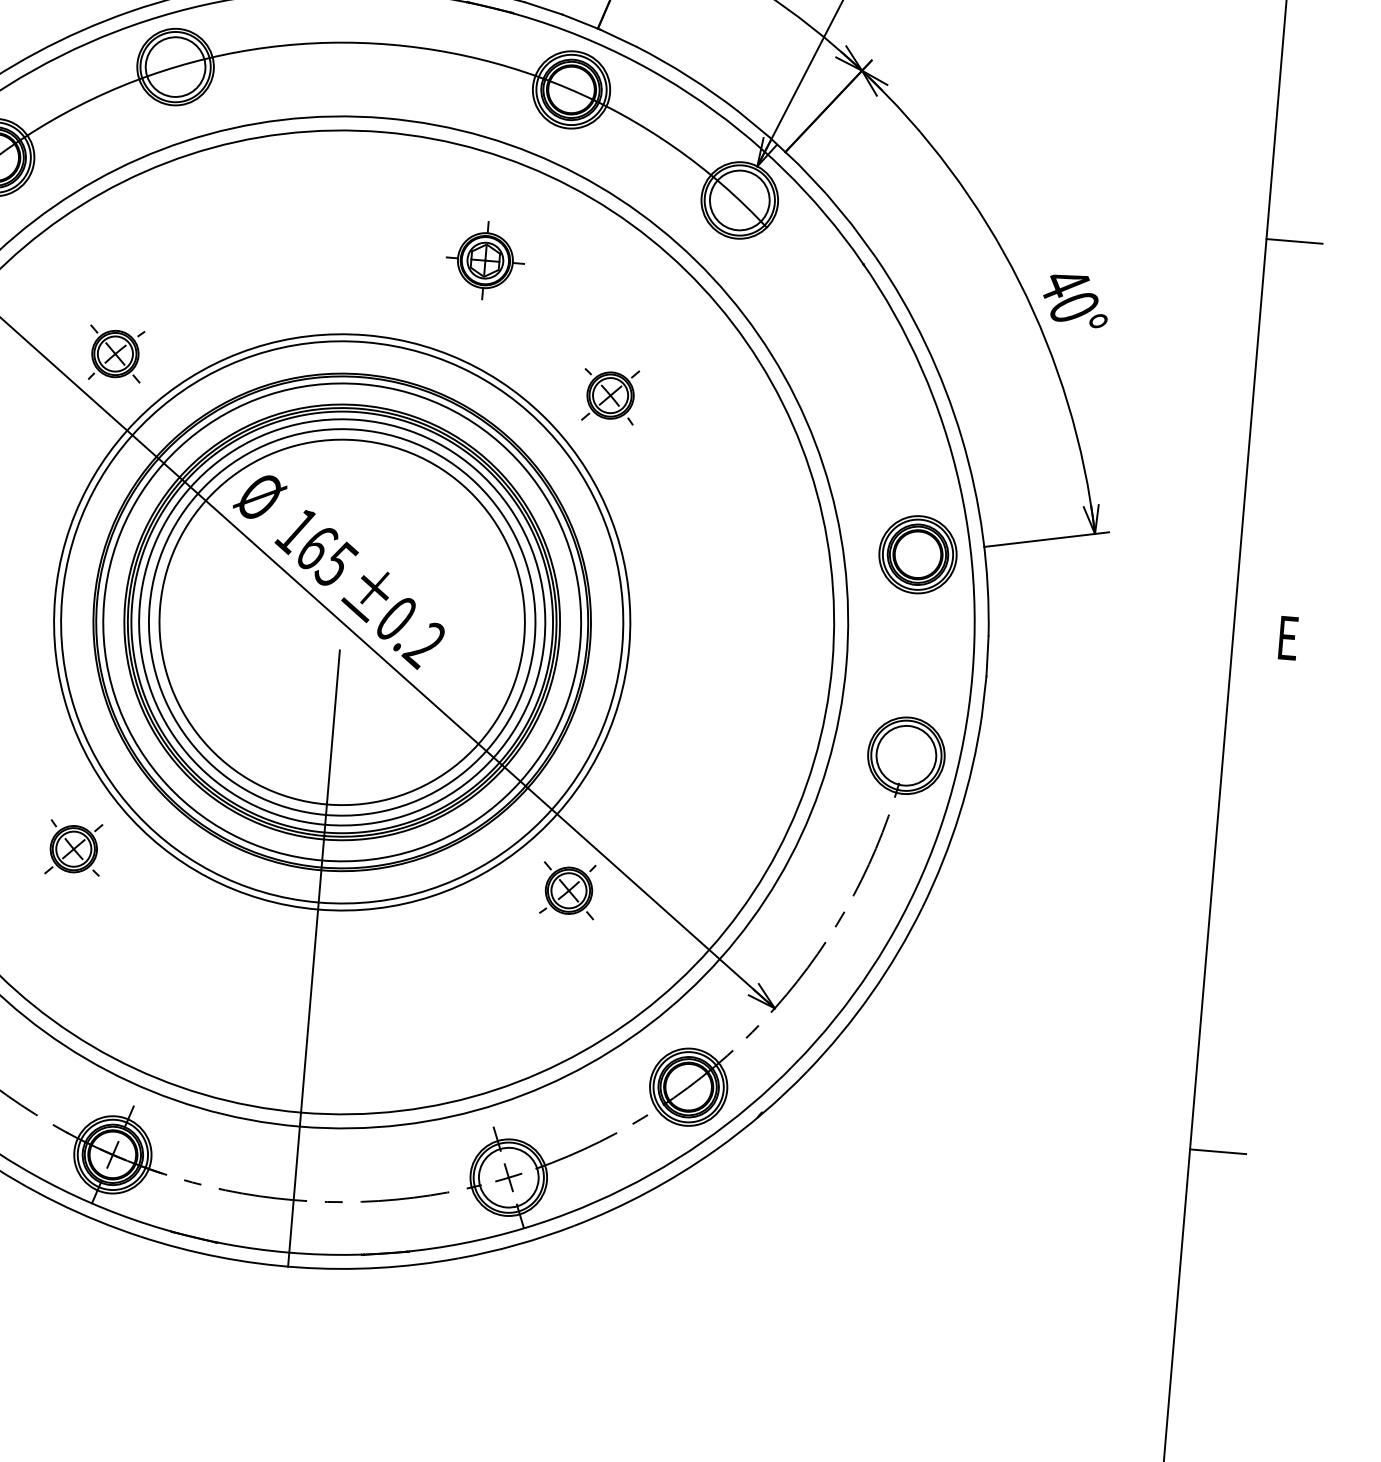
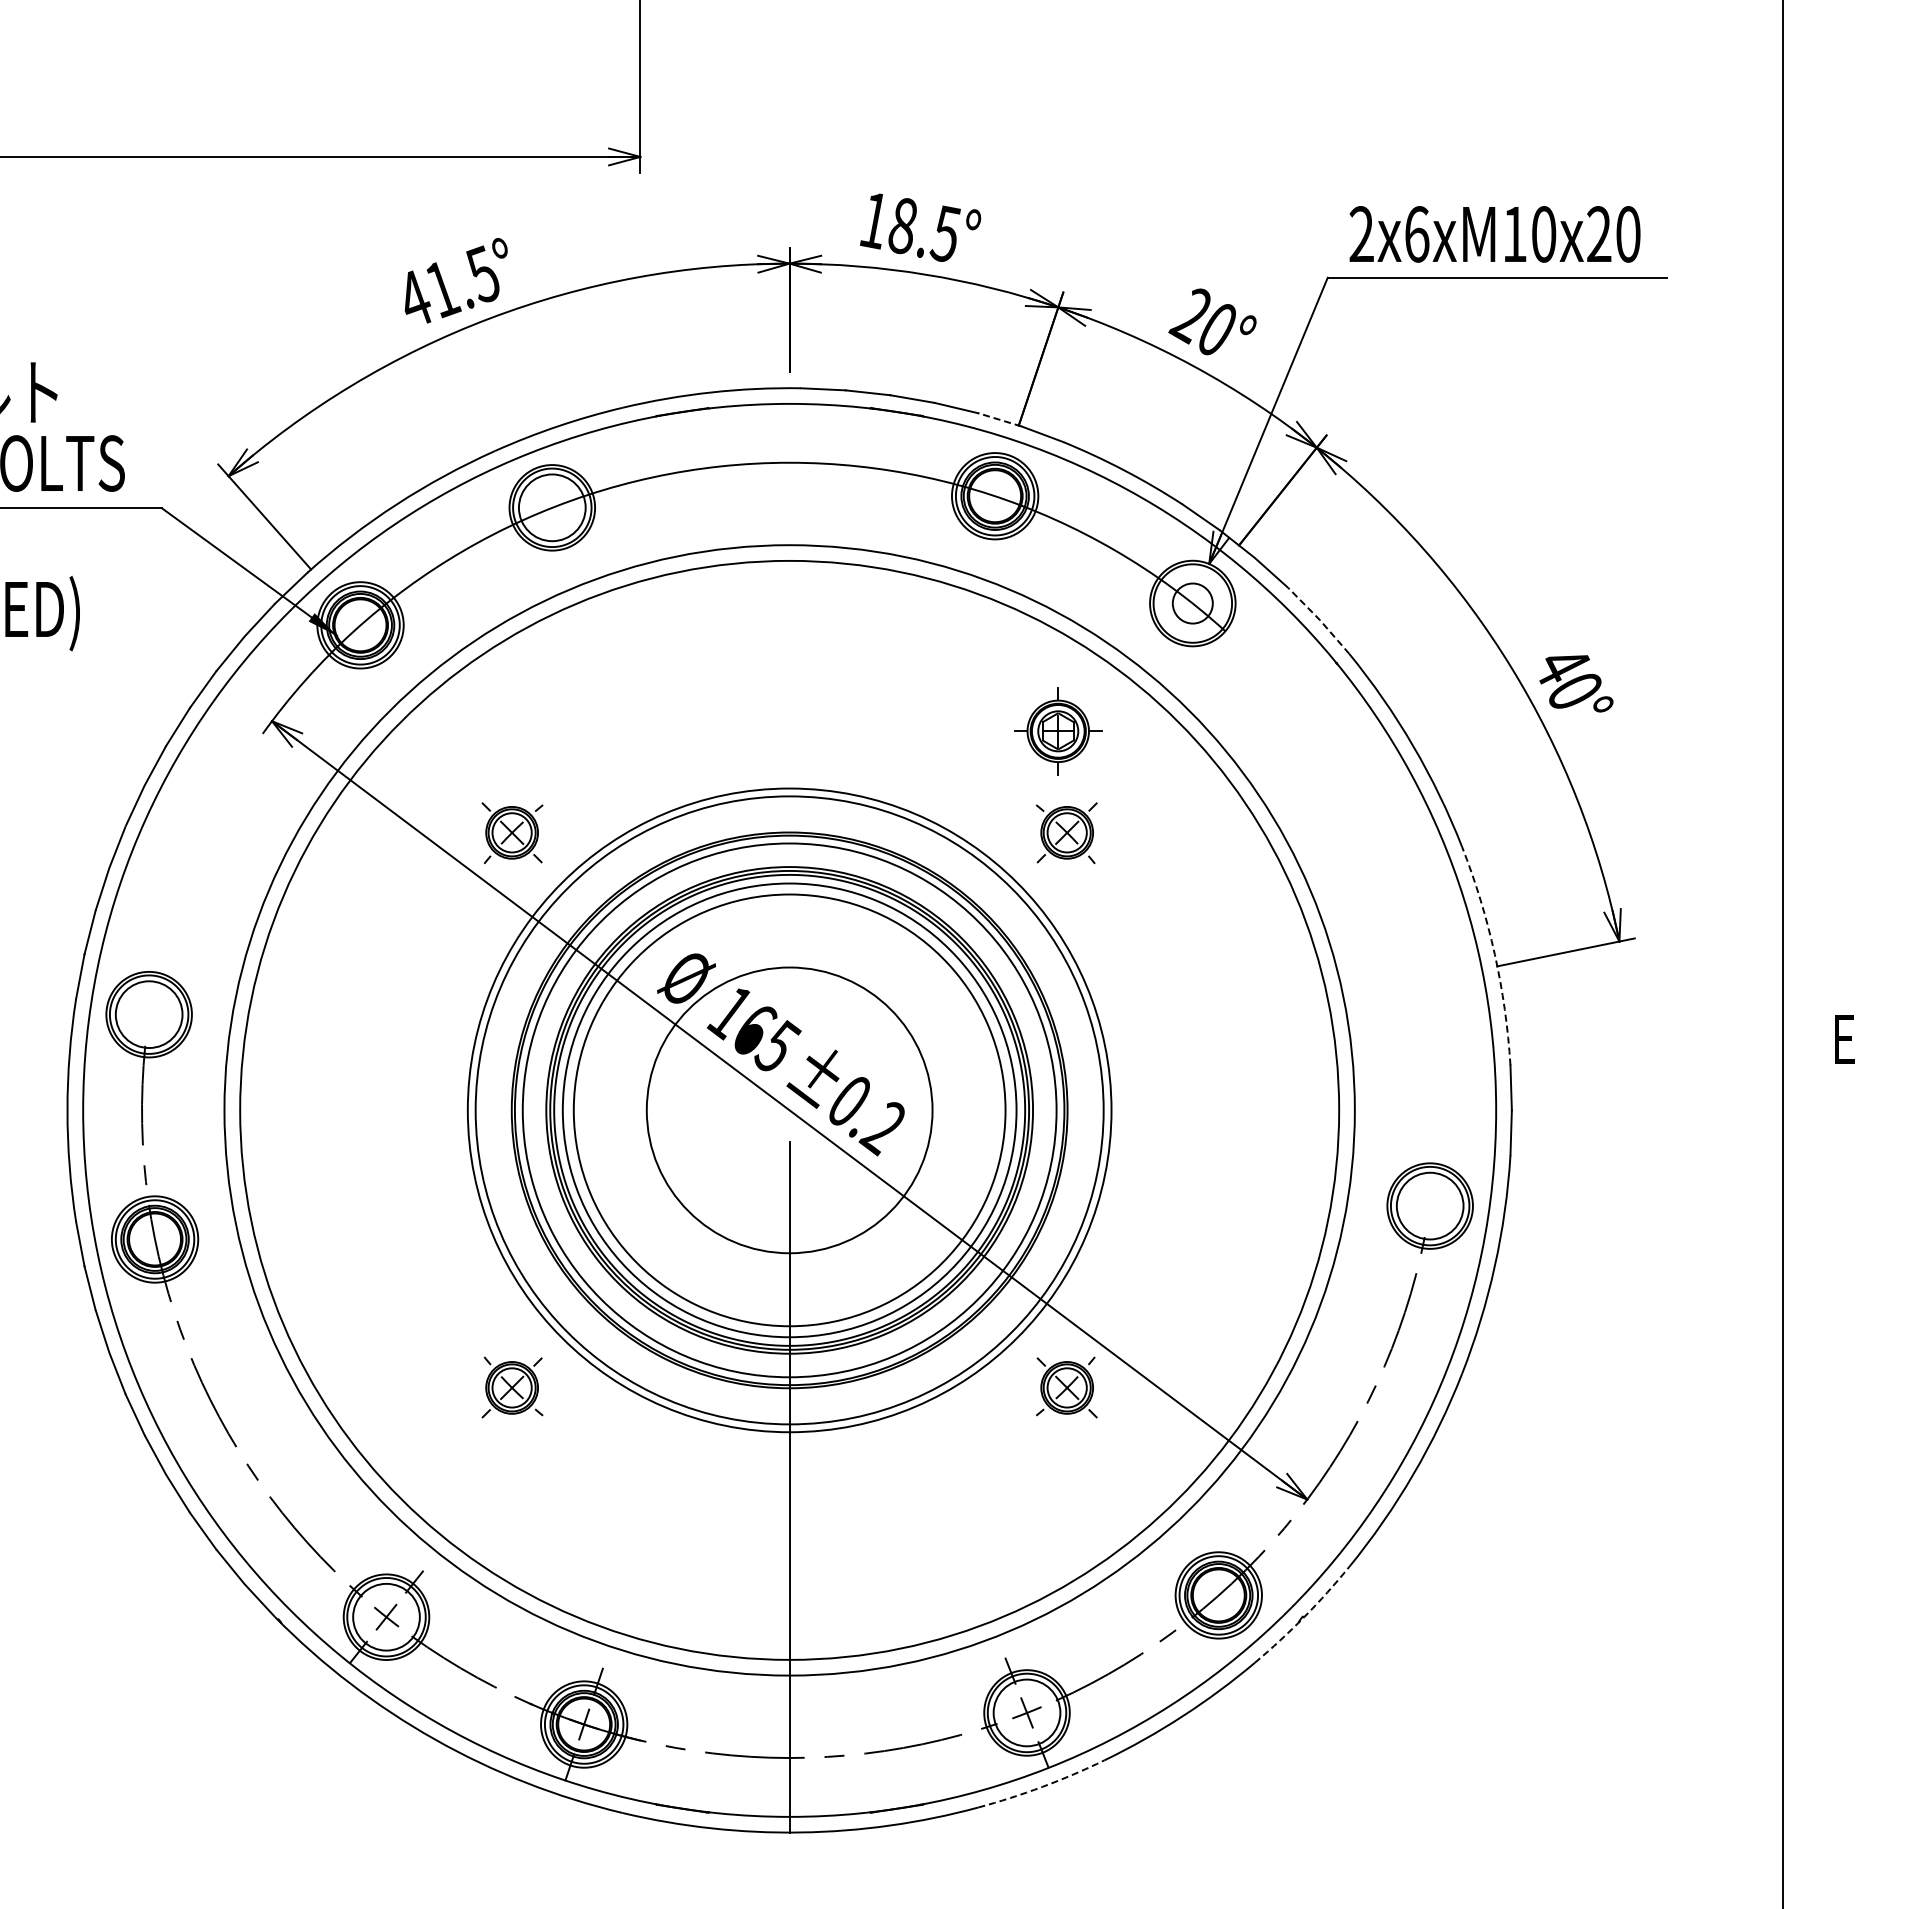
line: (581, 21) -> (999, 419), solid -> dashed
circle: (739, 200) -> (1192, 603), size x0.6
line: (851, 224) -> (1319, 619), solid -> dashed
line: (1293, 241) -> (1813, 597), removed
part: (485, 260) -> (1058, 731), moved
arc: (982, 536) -> (1494, 954), solid -> dashed
part: (918, 554) -> (1424, 981), removed
circle: (342, 622) -> (789, 1110), size x0.7
arc: (763, 1113) -> (1304, 1617), solid -> dashed
line: (1217, 1151) -> (1813, 1617), removed
arc: (517, 1244) -> (1042, 1786), solid -> dashed

